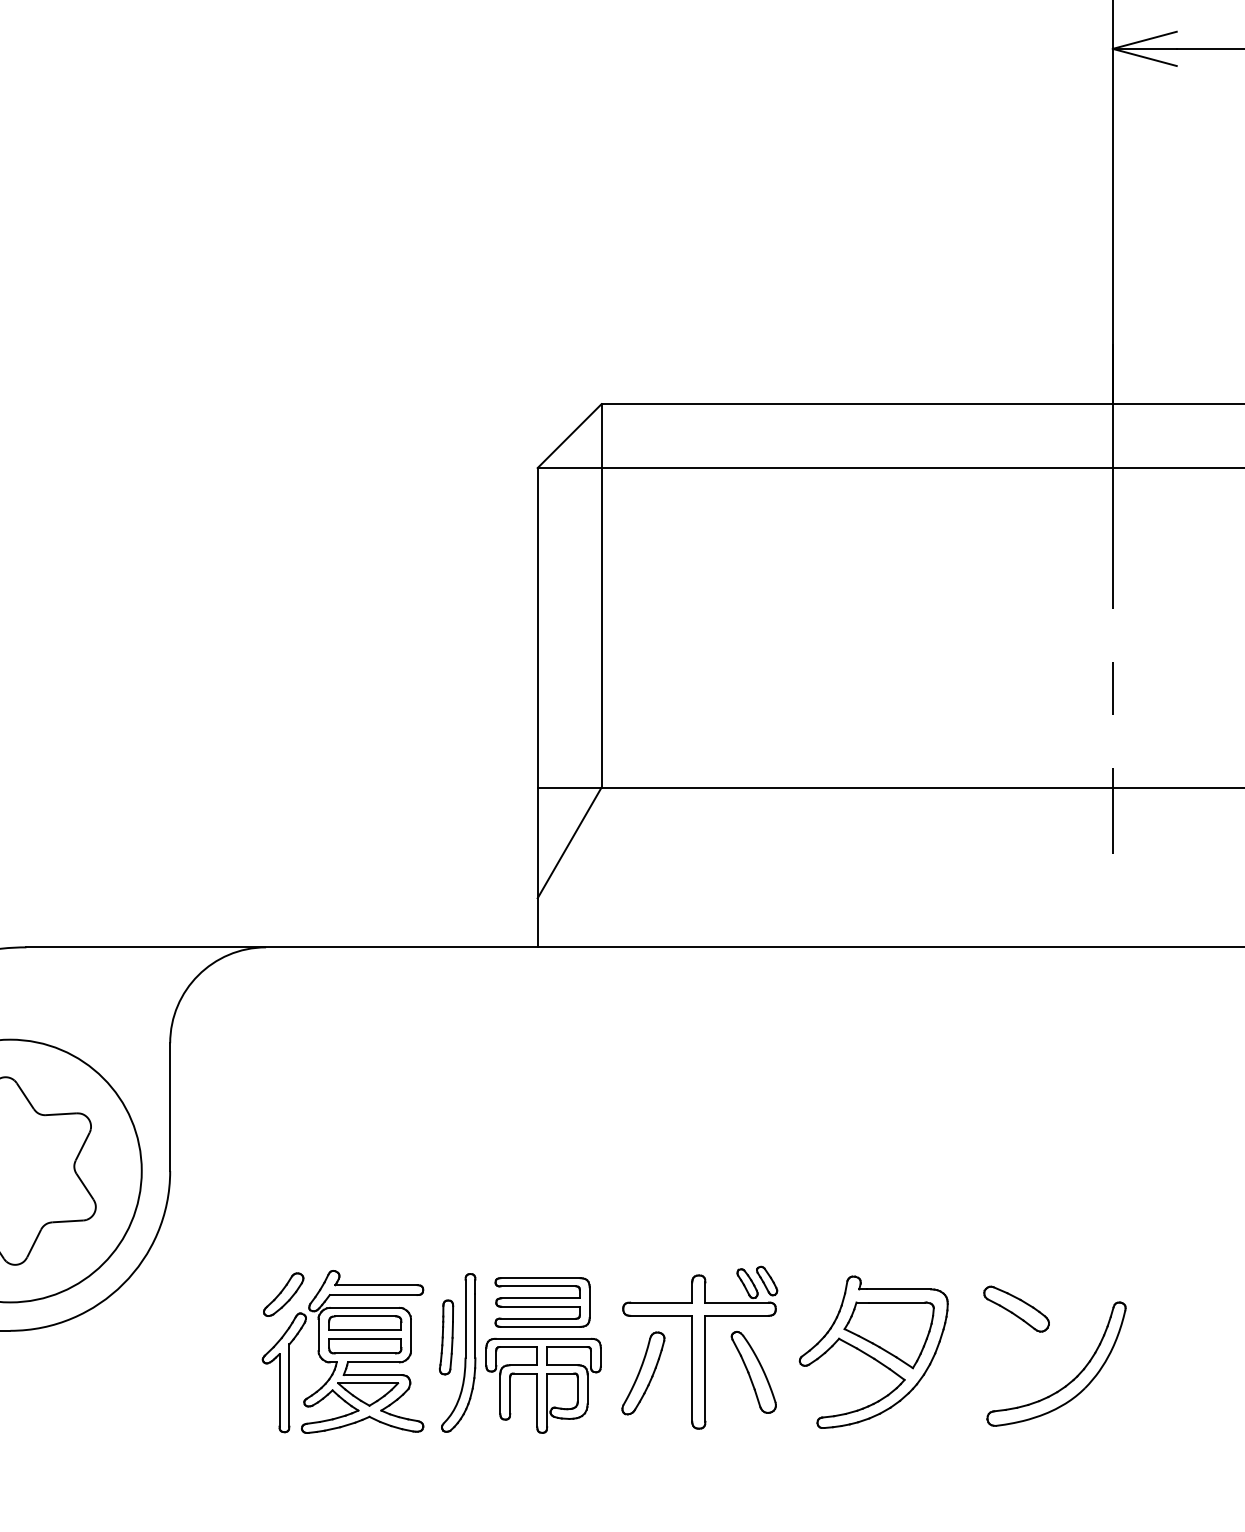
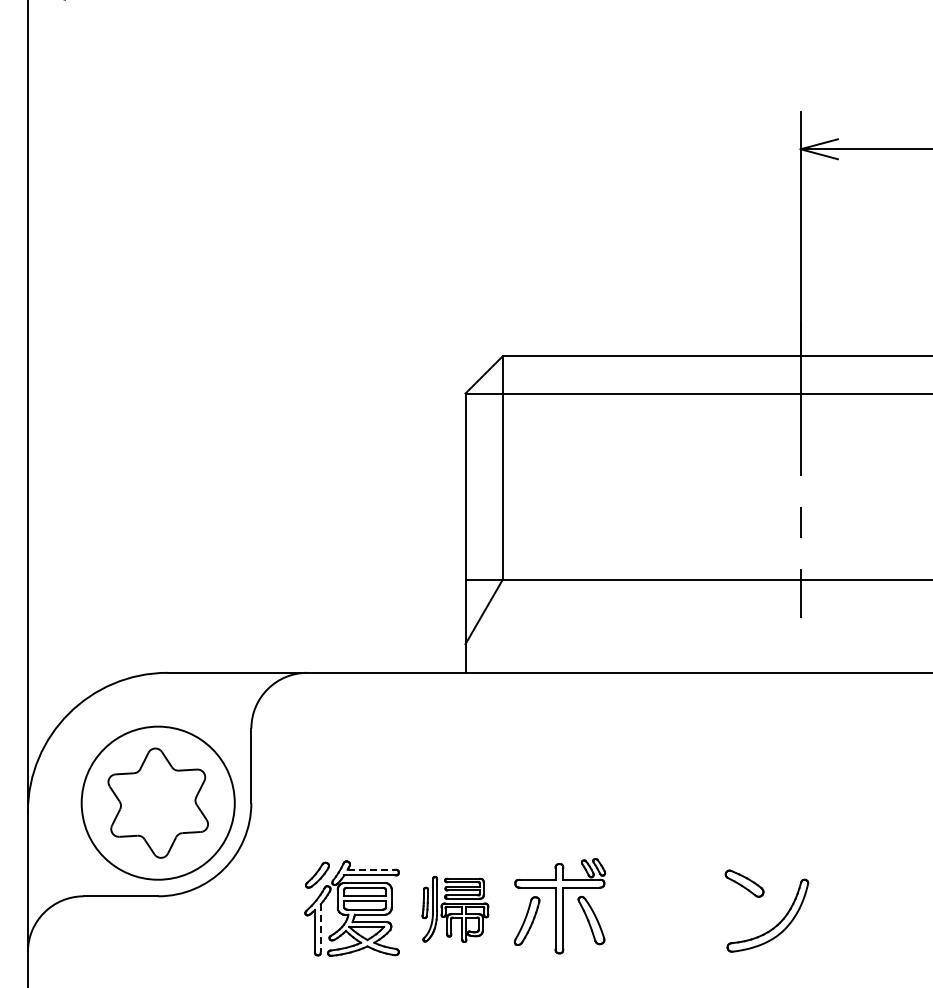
line: (376, 1284) -> (371, 869), solid -> dashed
part: (873, 1351) -> (661, 908), removed
part: (520, 1353) -> (455, 909), size x0.7
line: (288, 1386) -> (320, 928), solid -> dashed

